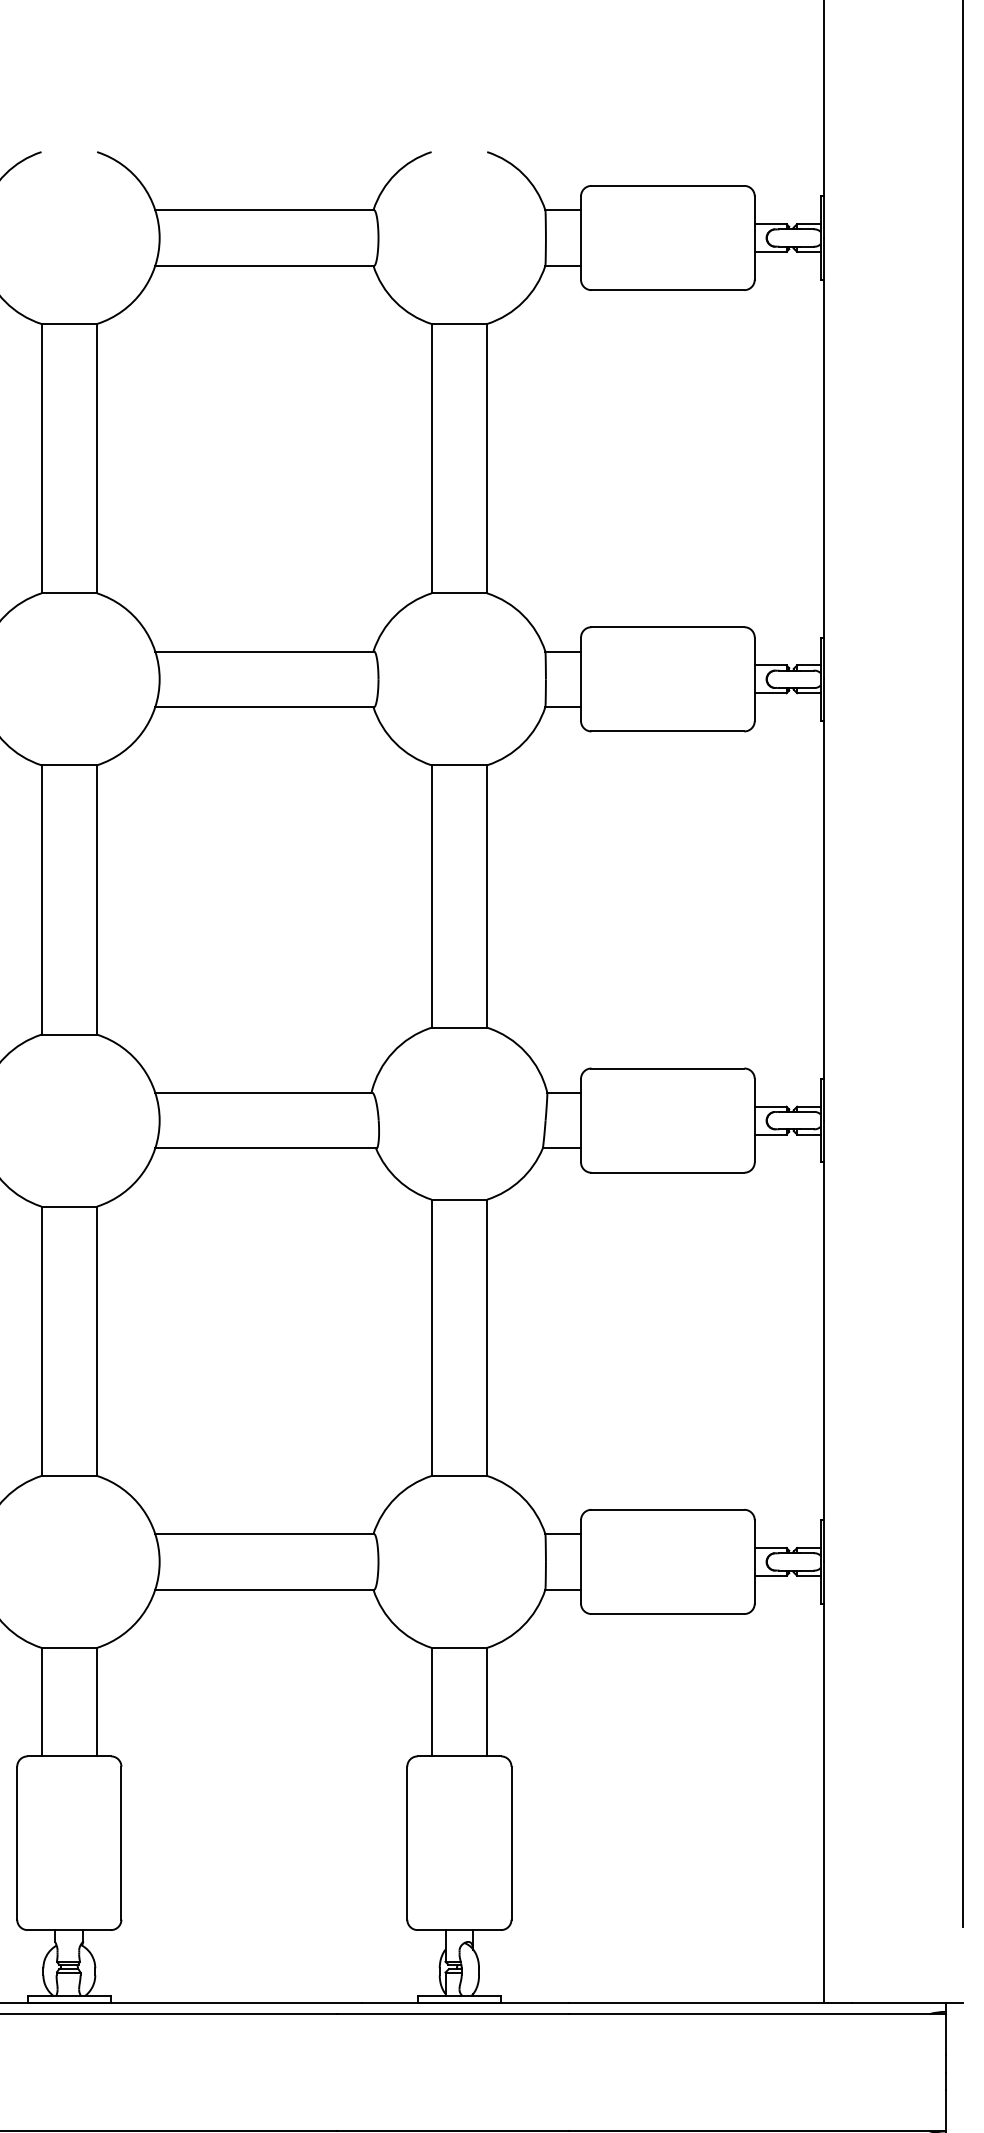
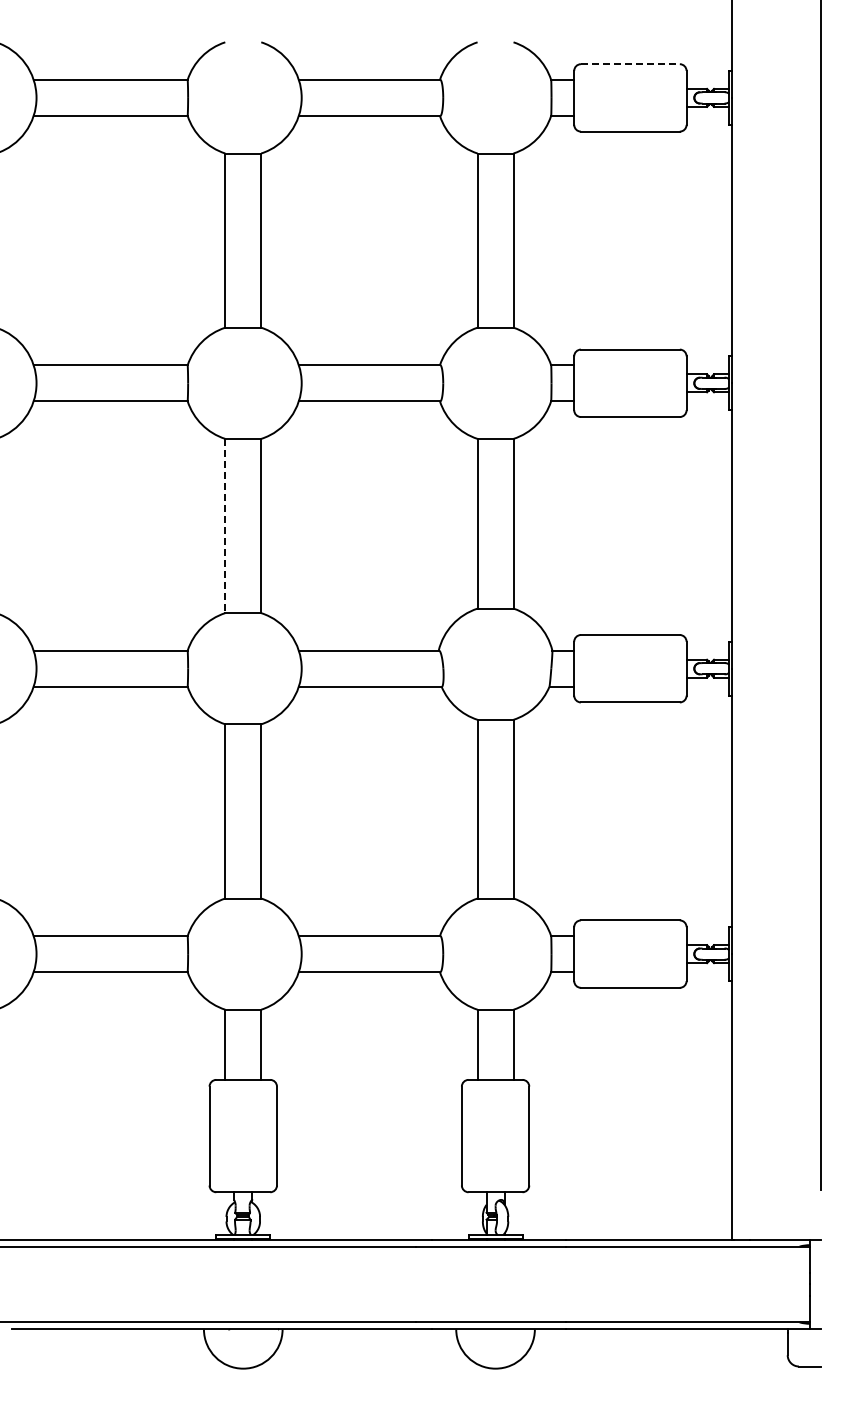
line: (668, 186) -> (630, 64), solid -> dashed
line: (41, 900) -> (225, 526), solid -> dashed

